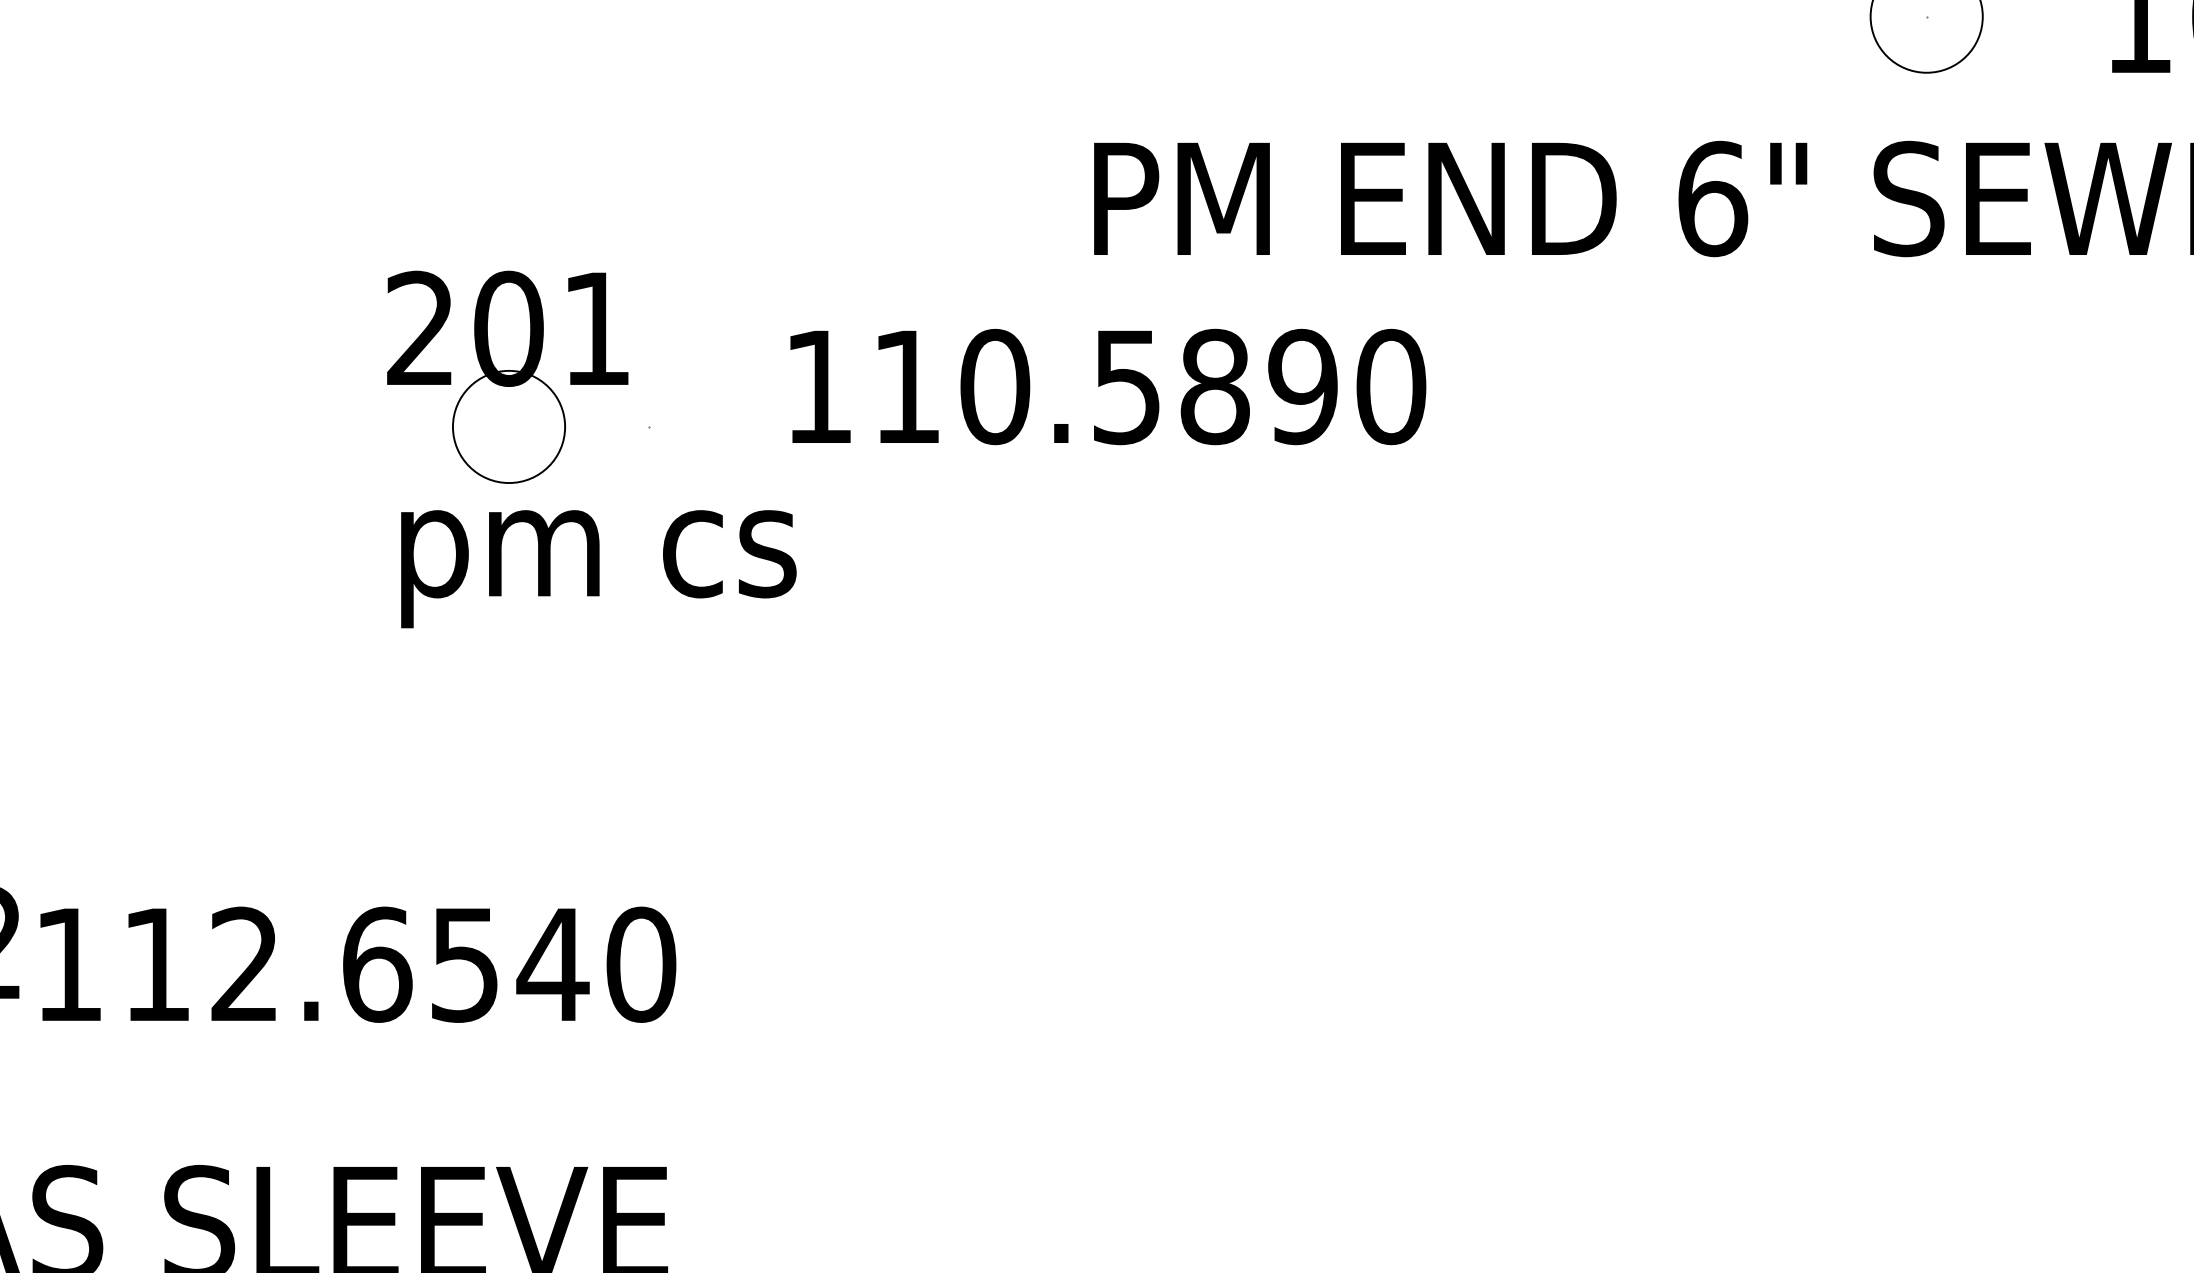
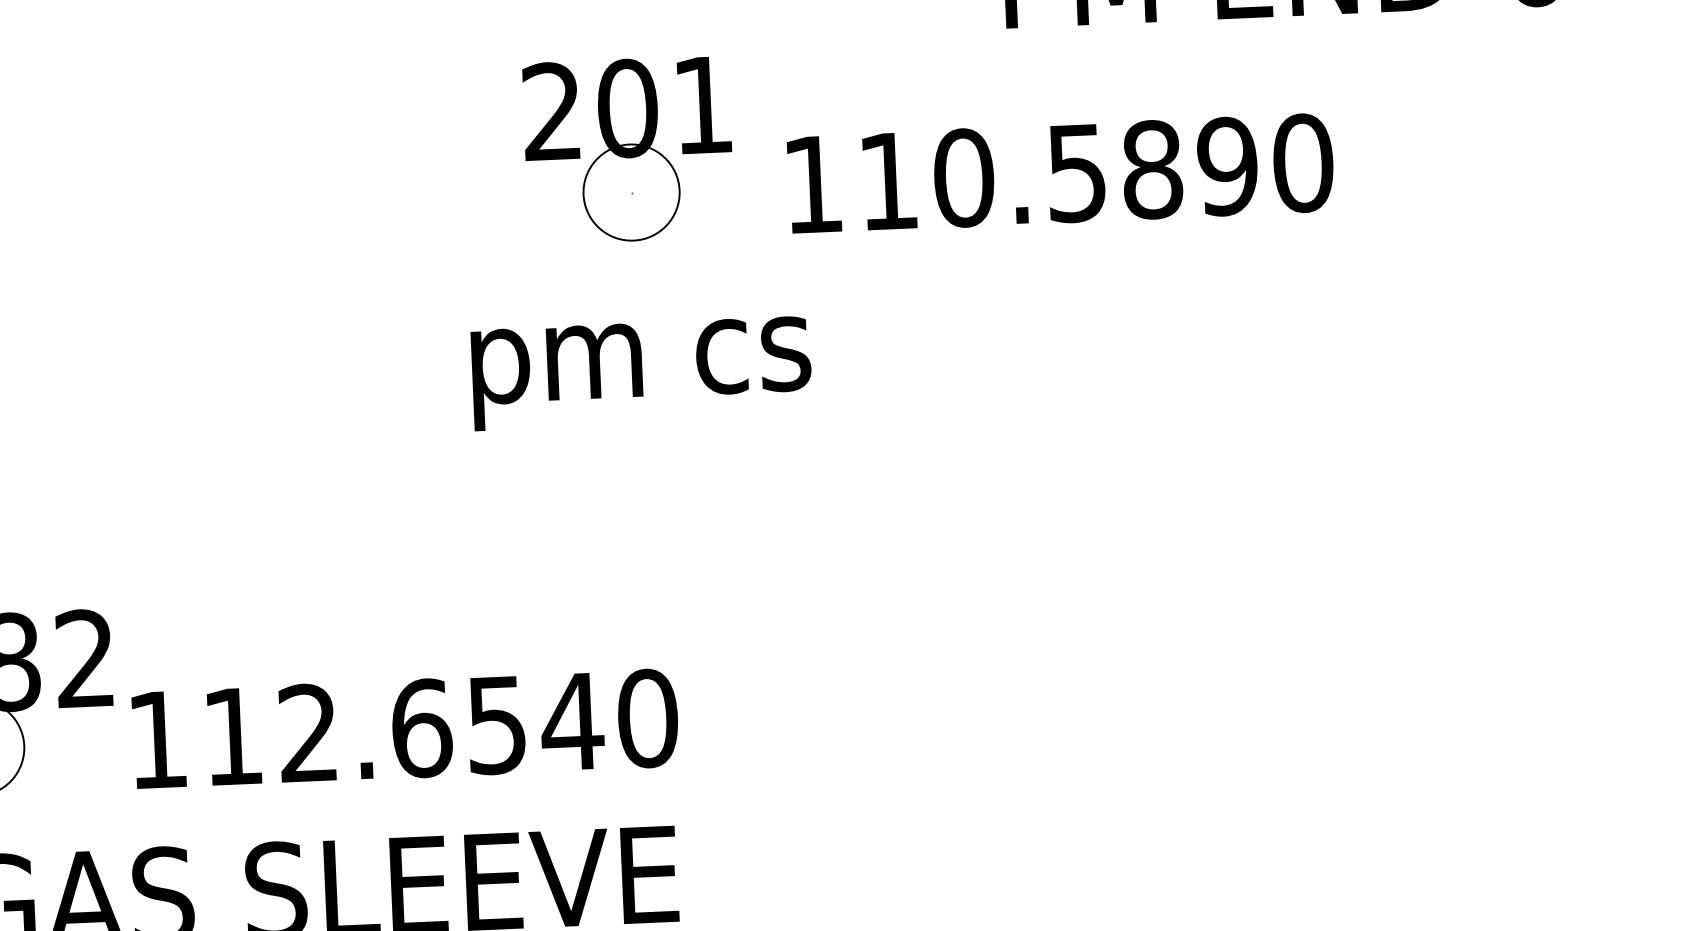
part: (507, 376) -> (628, 149), moved
text: (1108, 386) -> (1061, 173), moved
text: (598, 569) -> (641, 373), moved
text: (358, 964) -> (405, 728), moved

